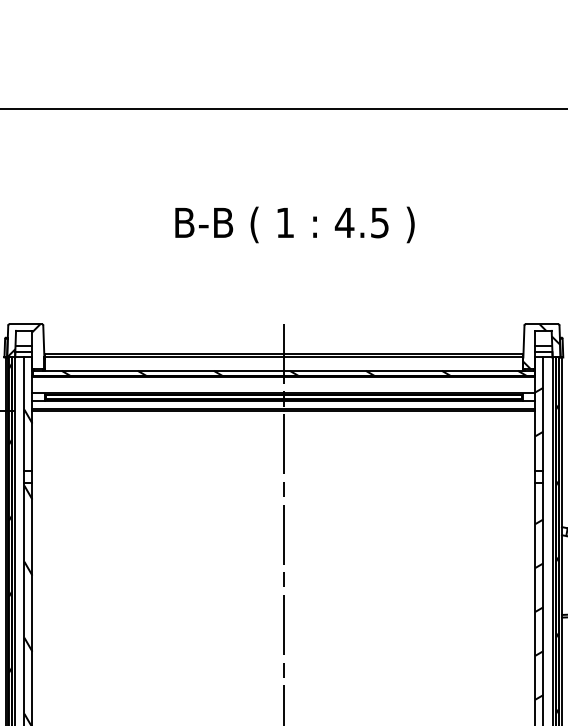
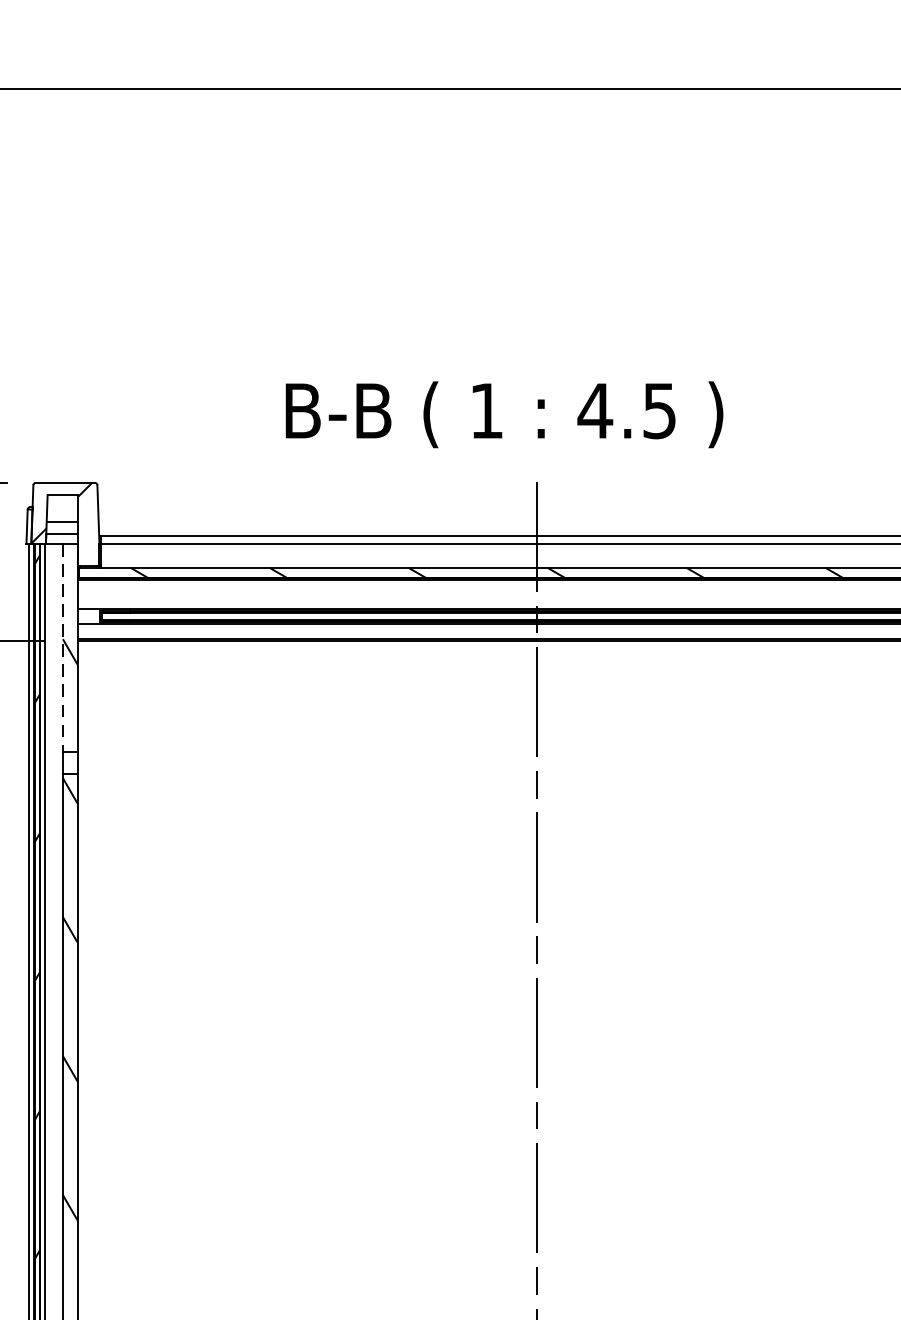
text: (294, 224) -> (503, 413), moved
line: (24, 414) -> (63, 647), solid -> dashed

